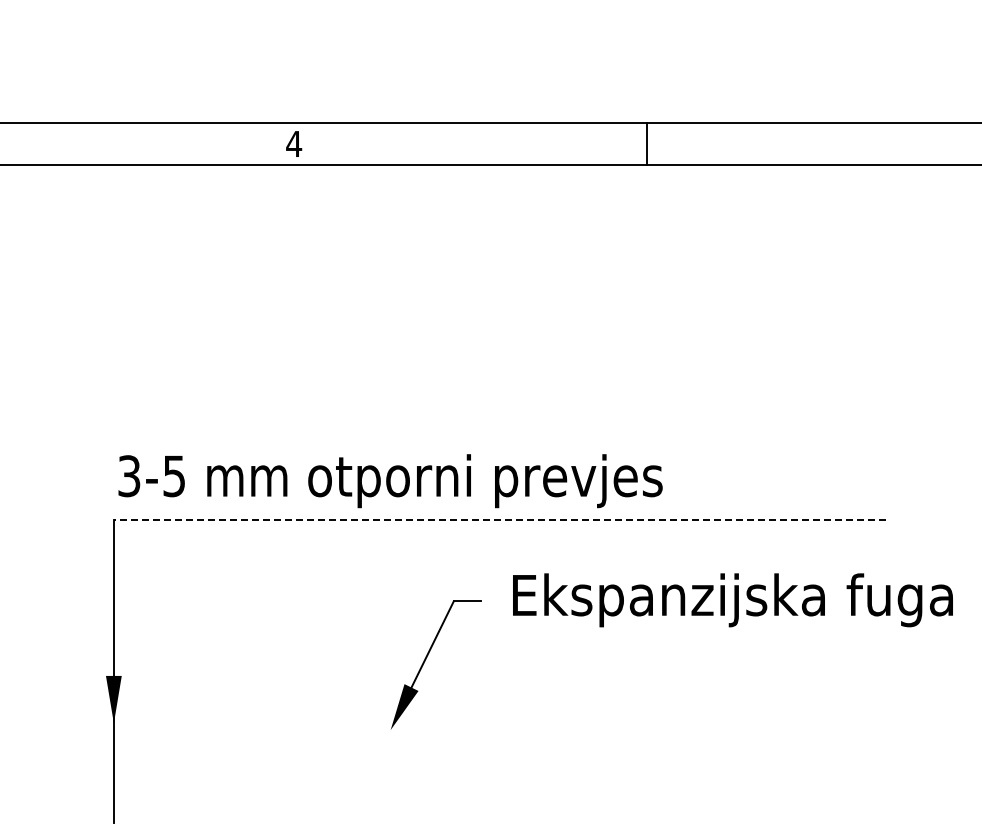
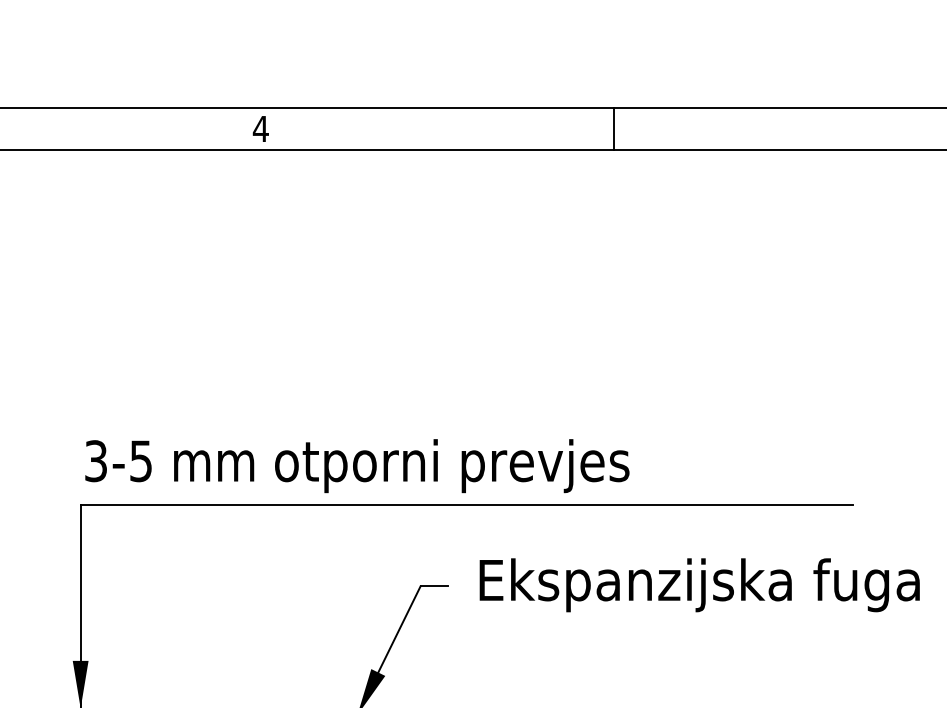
line: (499, 519) -> (466, 504), dashed -> solid

